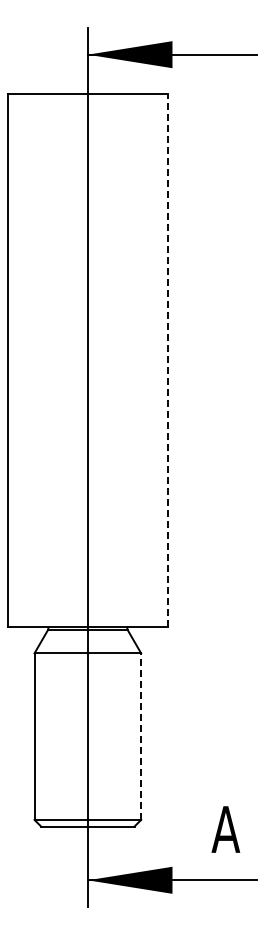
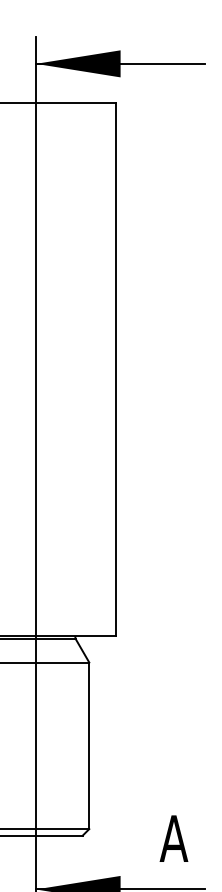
line: (167, 360) -> (115, 369), dashed -> solid
line: (141, 736) -> (89, 745), dashed -> solid

